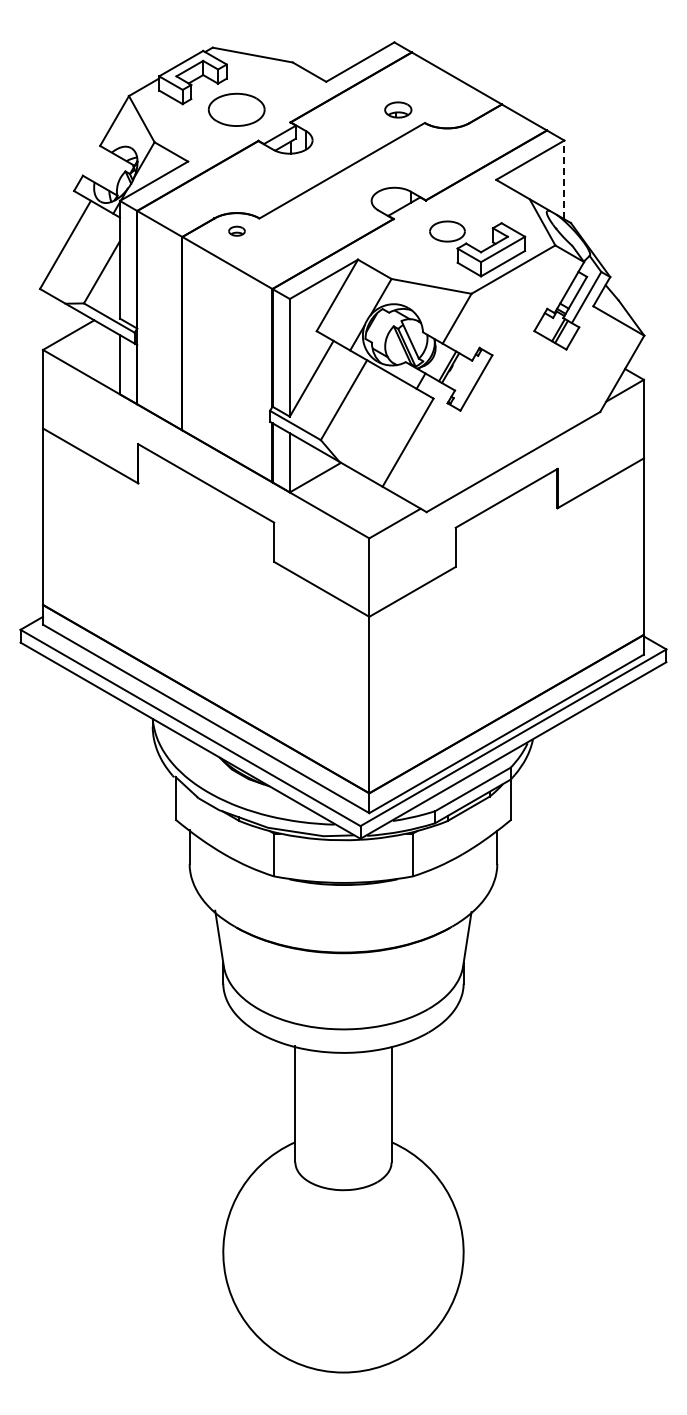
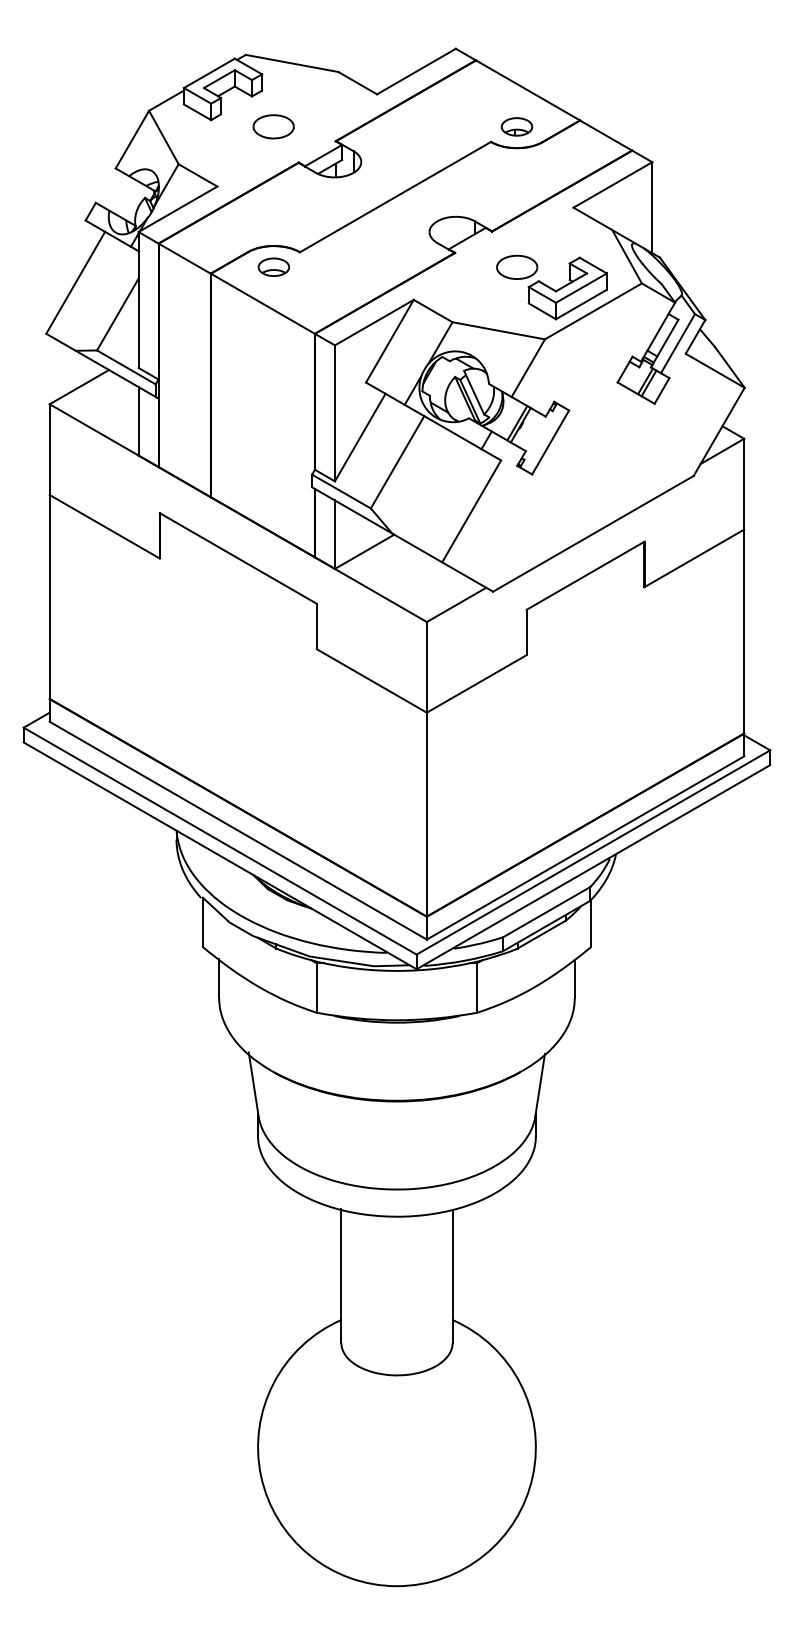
part: (236, 109) -> (273, 126), size x0.62
part: (398, 109) -> (517, 126), moved
line: (564, 179) -> (652, 207), dashed -> solid
part: (236, 230) -> (273, 266), size x1.67

